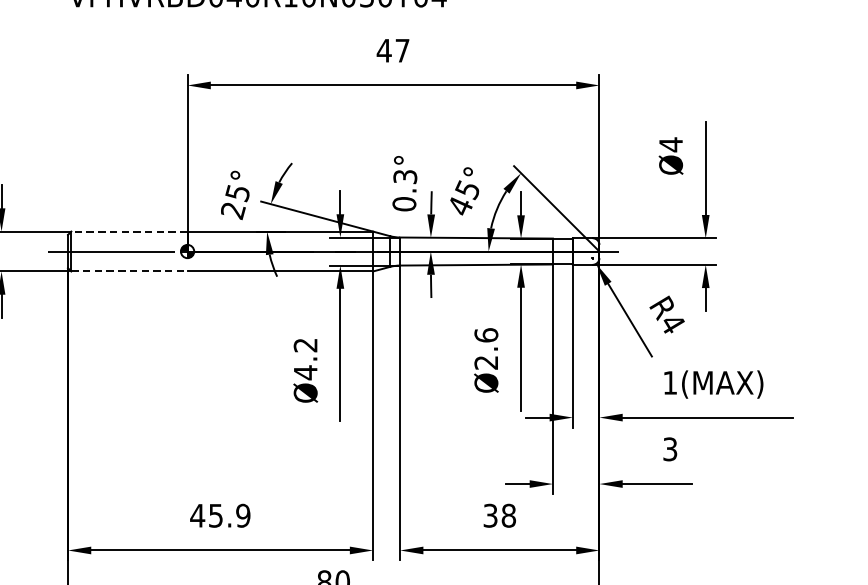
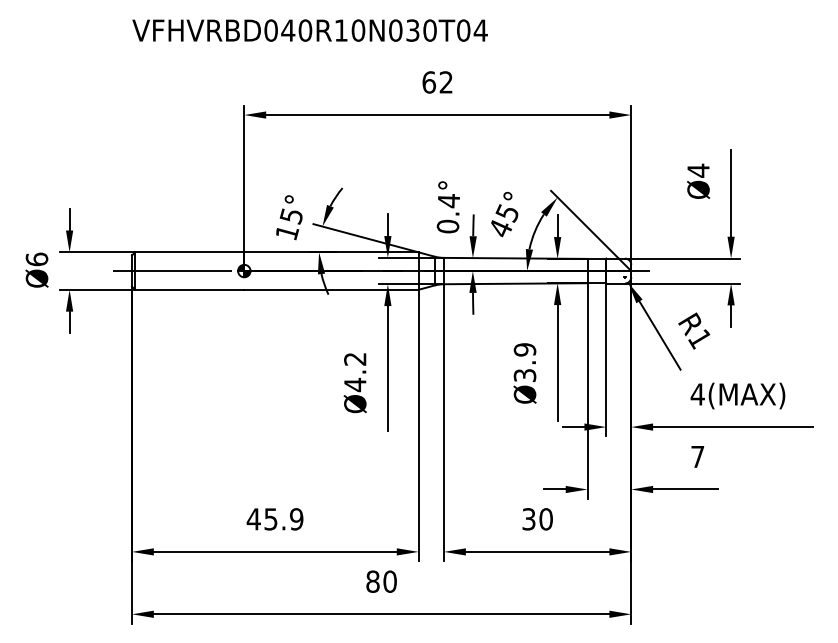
text: (393, 50) -> (437, 82), 47 -> 62
text: (404, 177) -> (448, 201), 0.3° -> 0.4°
text: (232, 211) -> (286, 233), 25° -> 15°
line: (129, 231) -> (189, 252), dashed -> solid
line: (129, 271) -> (189, 289), dashed -> solid
text: (672, 324) -> (699, 339), R4 -> R1
text: (485, 348) -> (524, 362), Ø2.6 -> Ø3.9
text: (669, 382) -> (697, 394), 1(MAX) -> 4(MAX)
text: (669, 448) -> (697, 456), 3 -> 7
text: (508, 515) -> (545, 519), 38 -> 30

